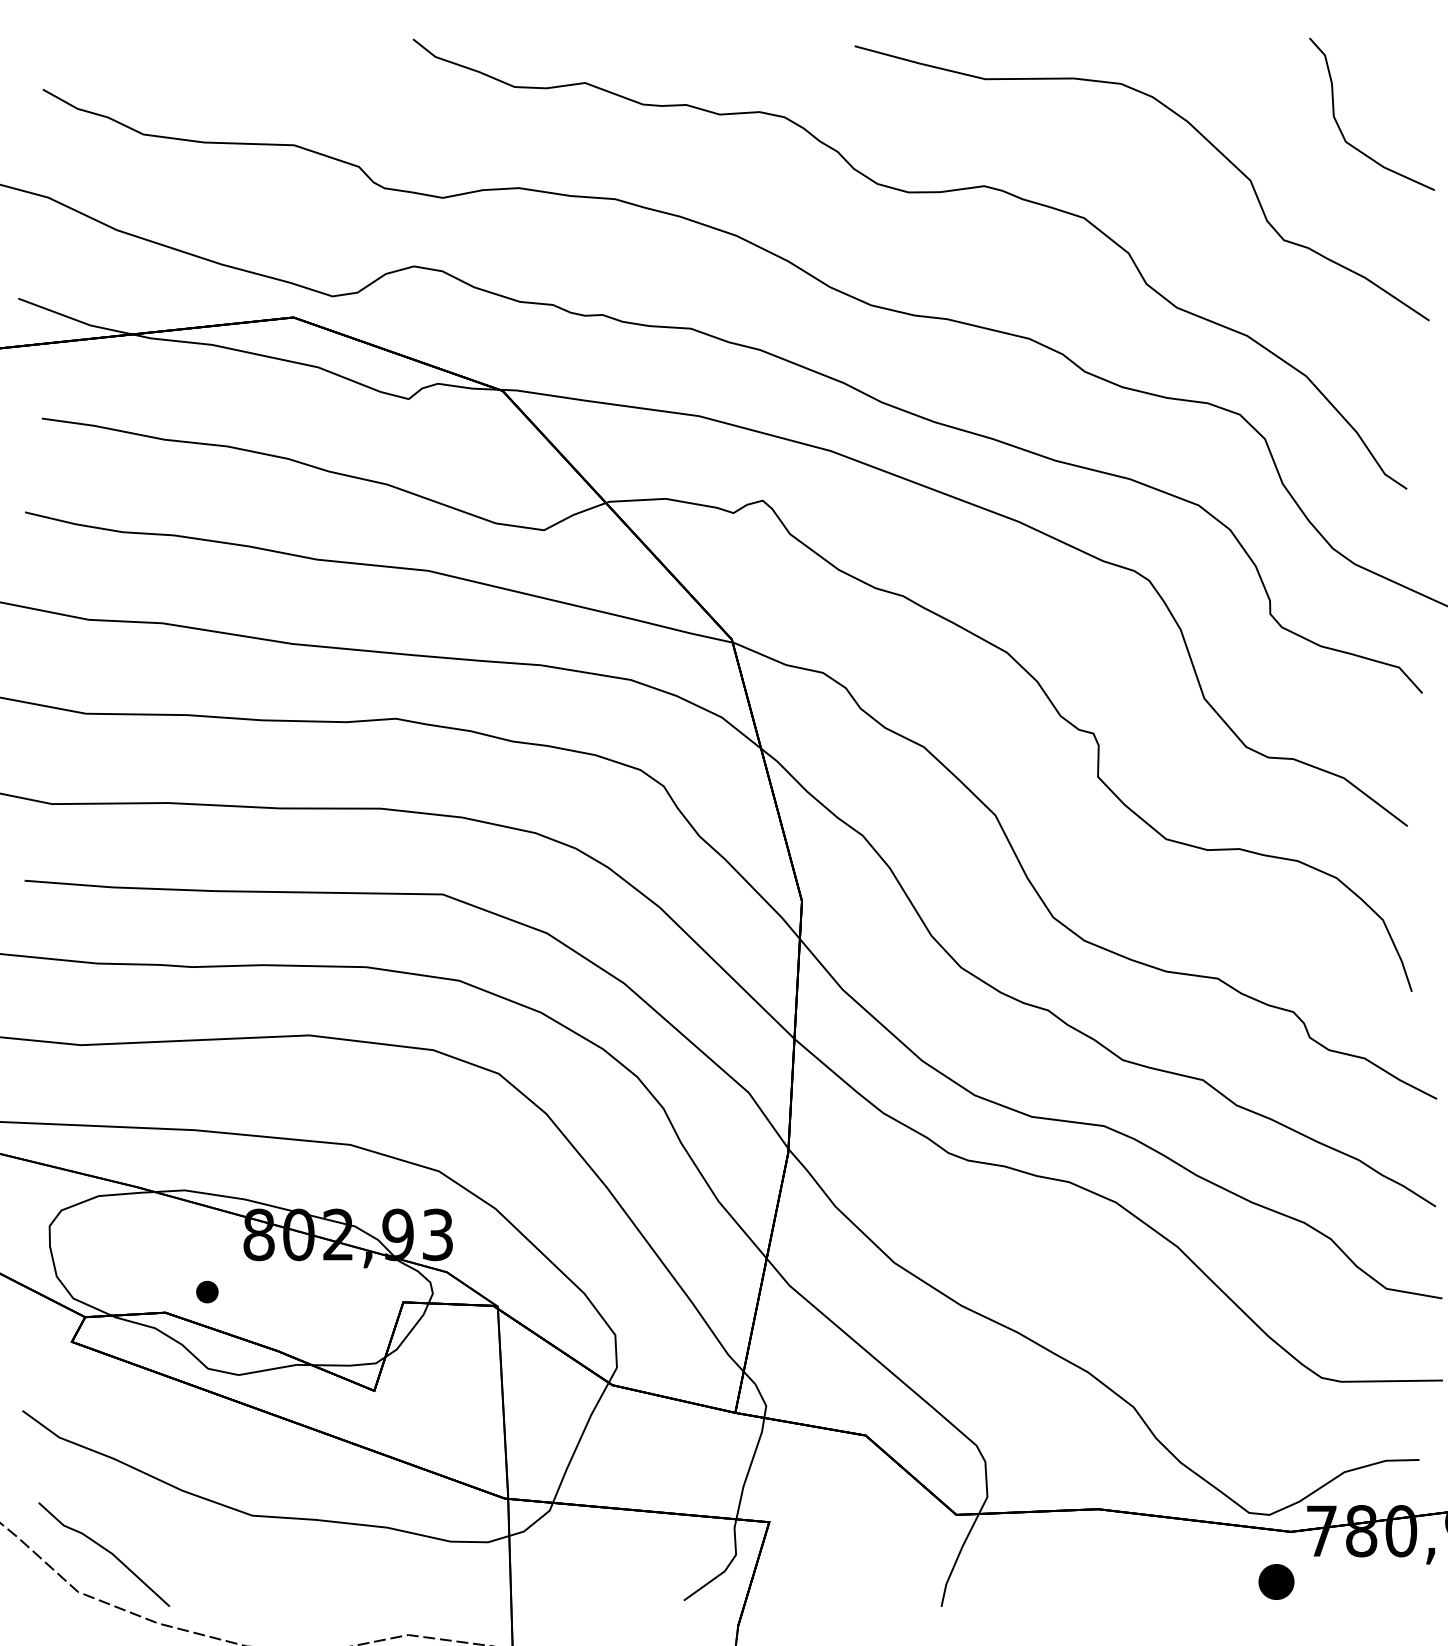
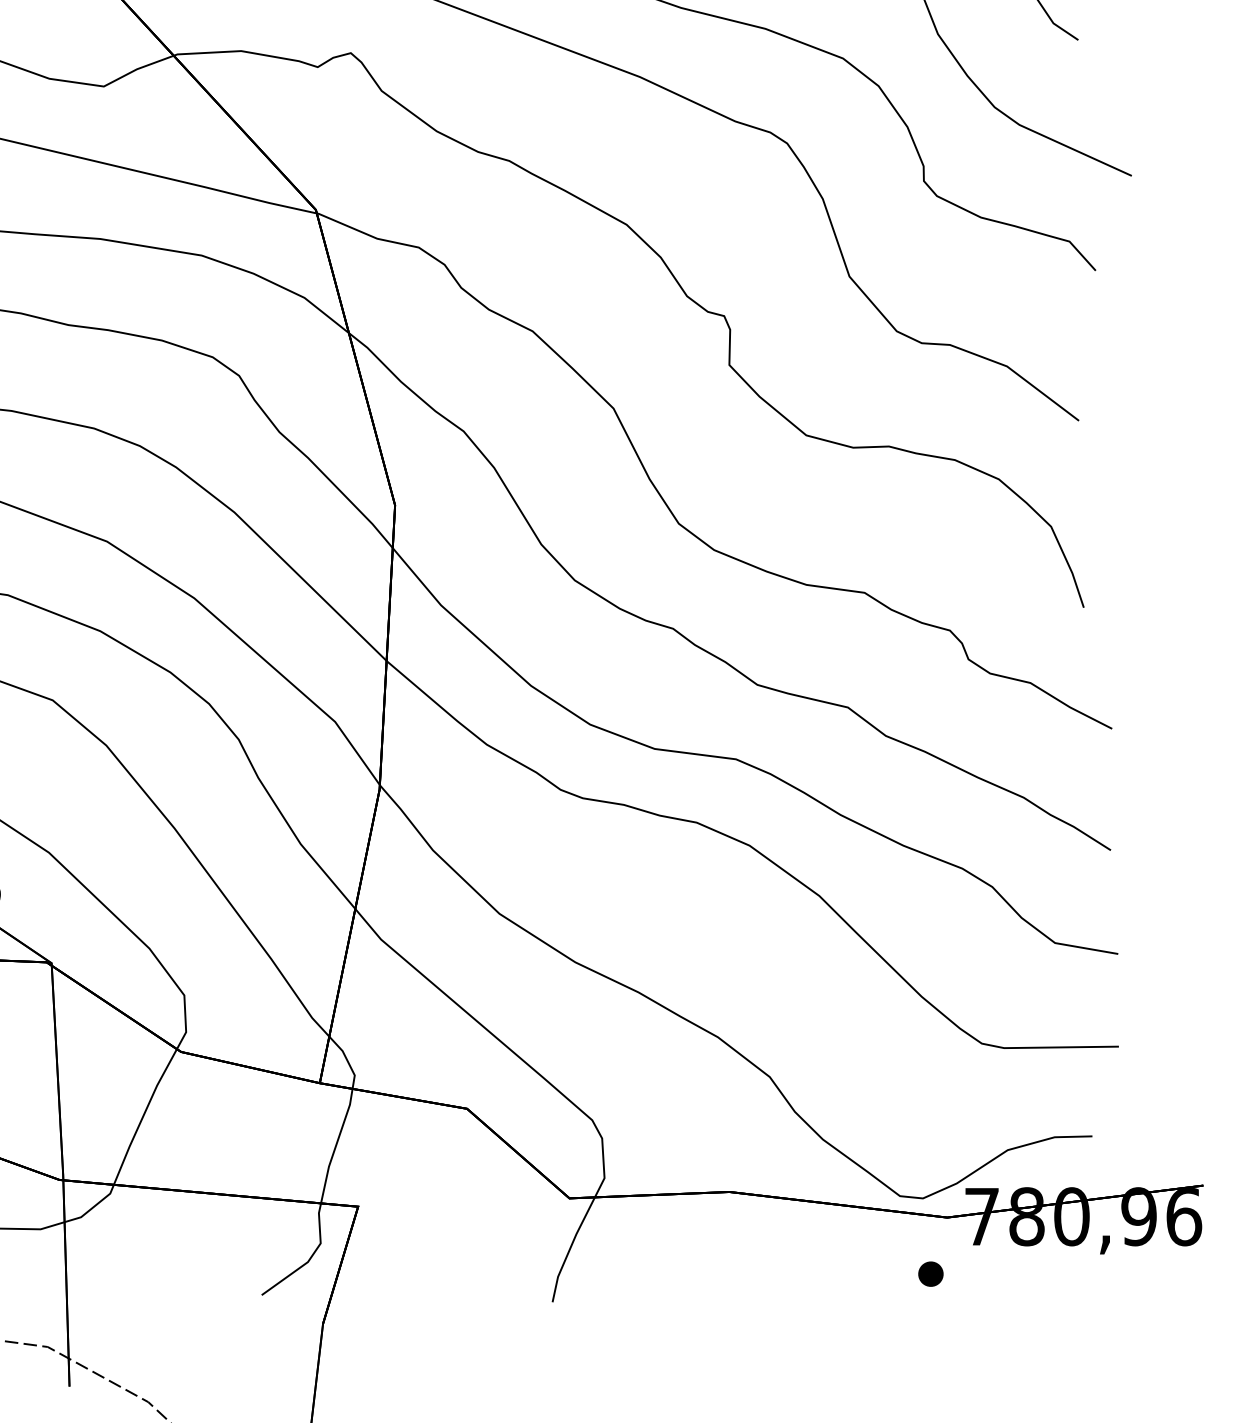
part: (1276, 1581) -> (930, 1273), size x0.62

